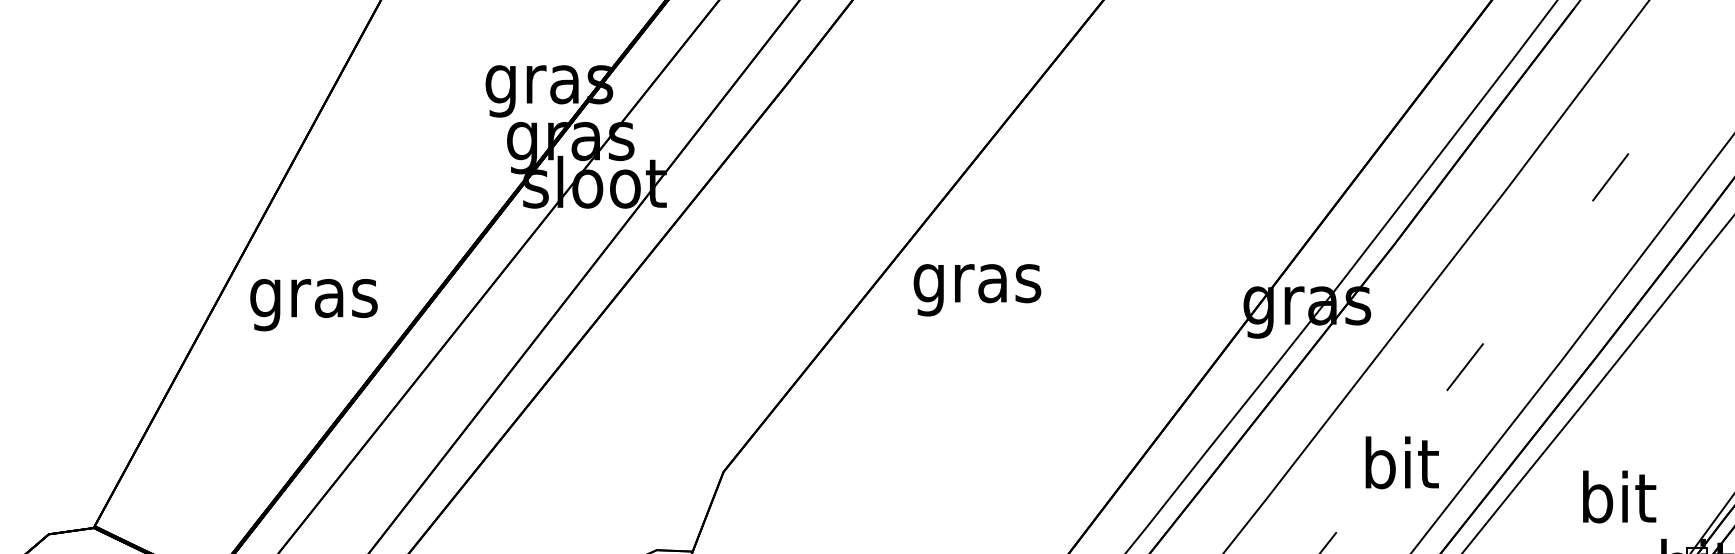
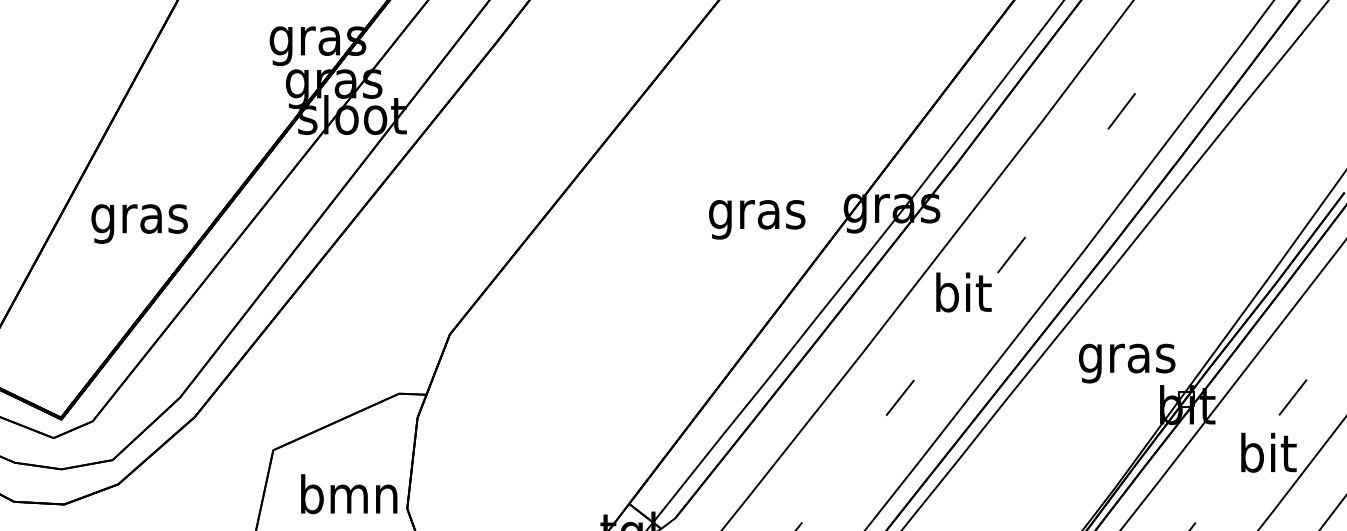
text: (977, 289) -> (757, 219), moved
text: (313, 304) -> (139, 223), moved
text: (1401, 462) -> (963, 292), moved
text: (1616, 503) -> (1126, 358), bit -> gras

